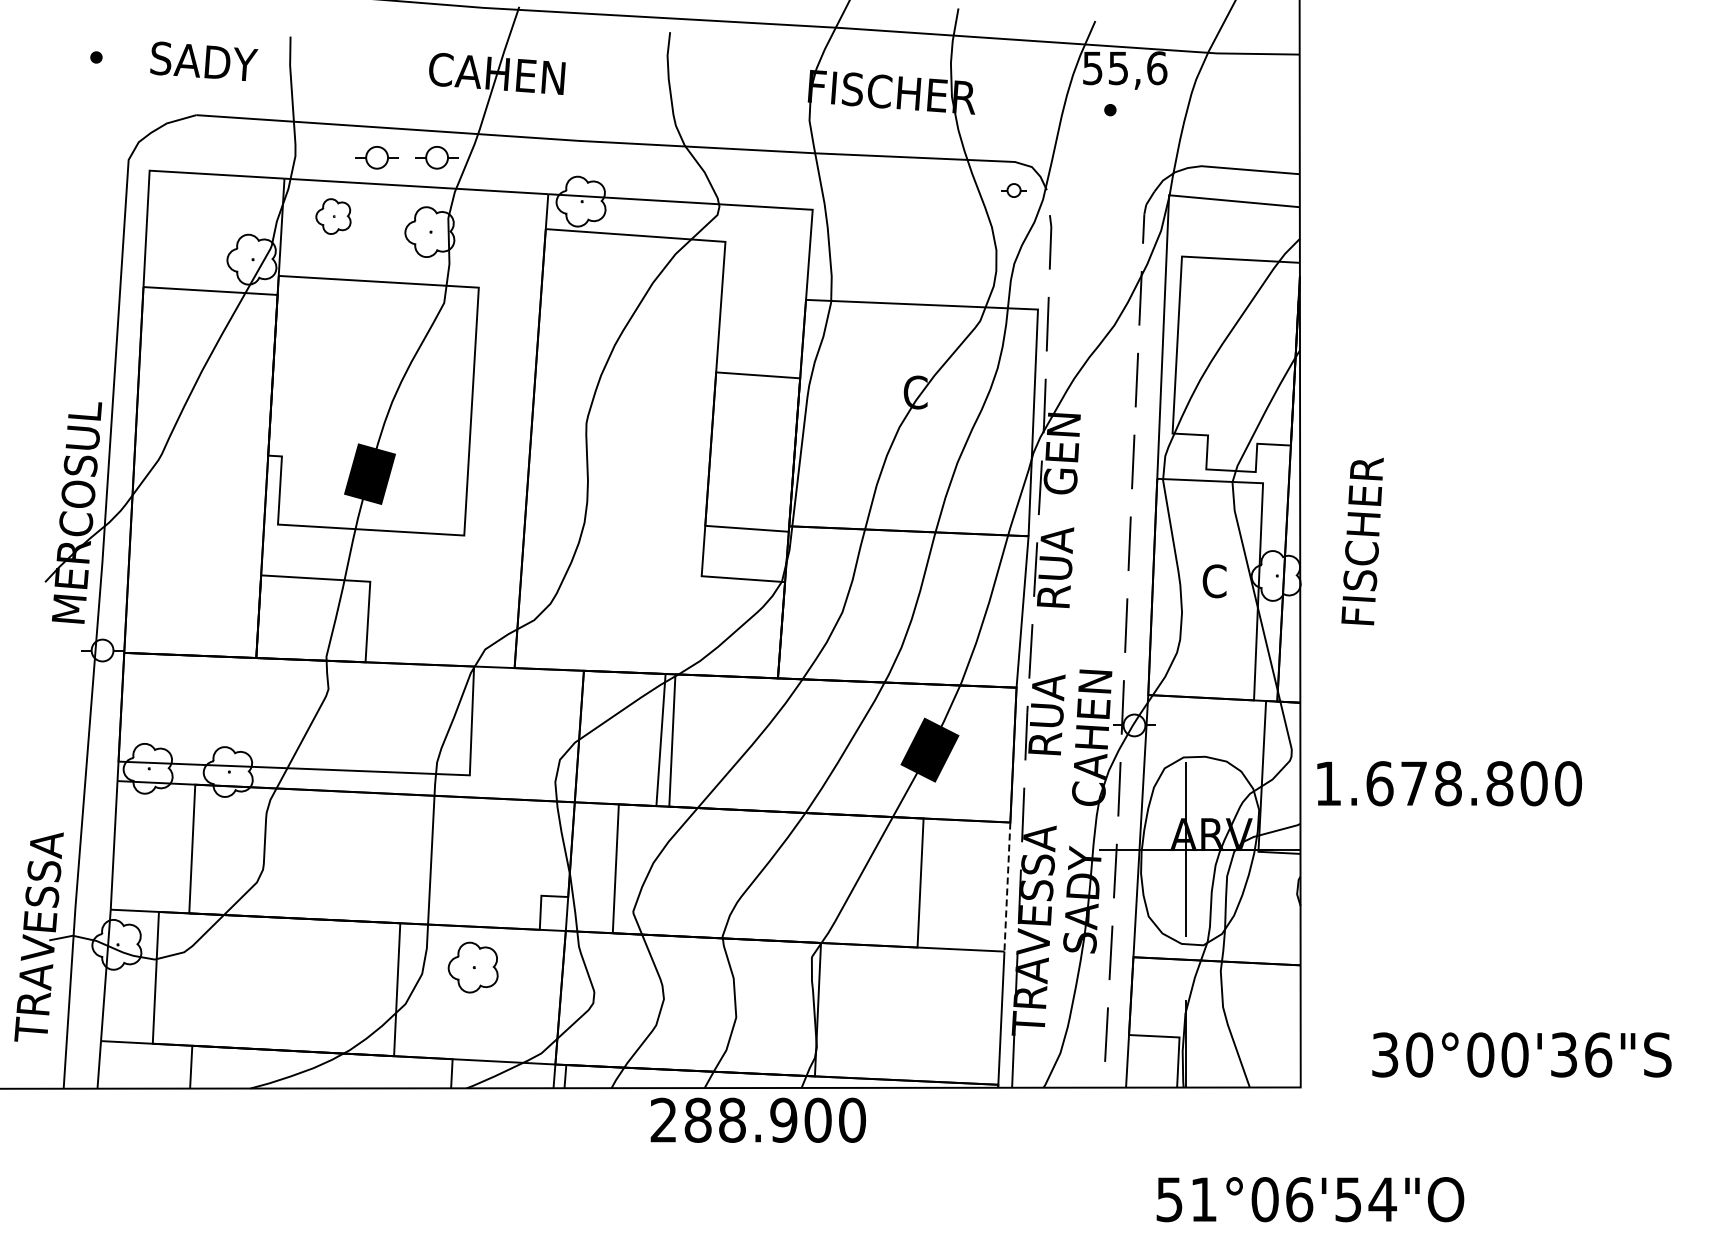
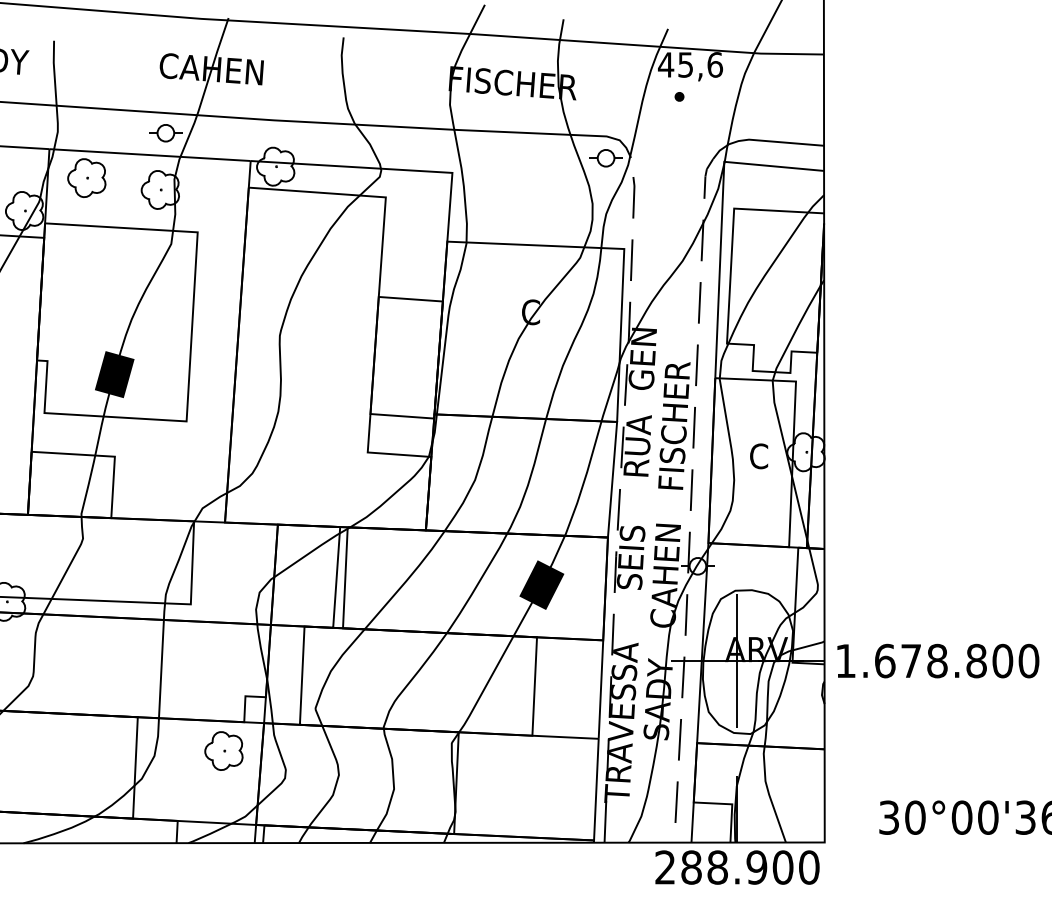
text: (1092, 68) -> (665, 65), 55,6 -> 45,6
part: (376, 157) -> (119, 133), removed
part: (1013, 190) -> (605, 158), size x1.67
part: (333, 216) -> (86, 178), size x1.43
text: (1362, 541) -> (674, 425), moved
text: (1046, 714) -> (630, 557), RUA -> SEIS
text: (1449, 783) -> (938, 660), moved
line: (1007, 887) -> (601, 689), dashed -> solid
part: (472, 967) -> (223, 750), moved
text: (757, 1119) -> (736, 866), moved

